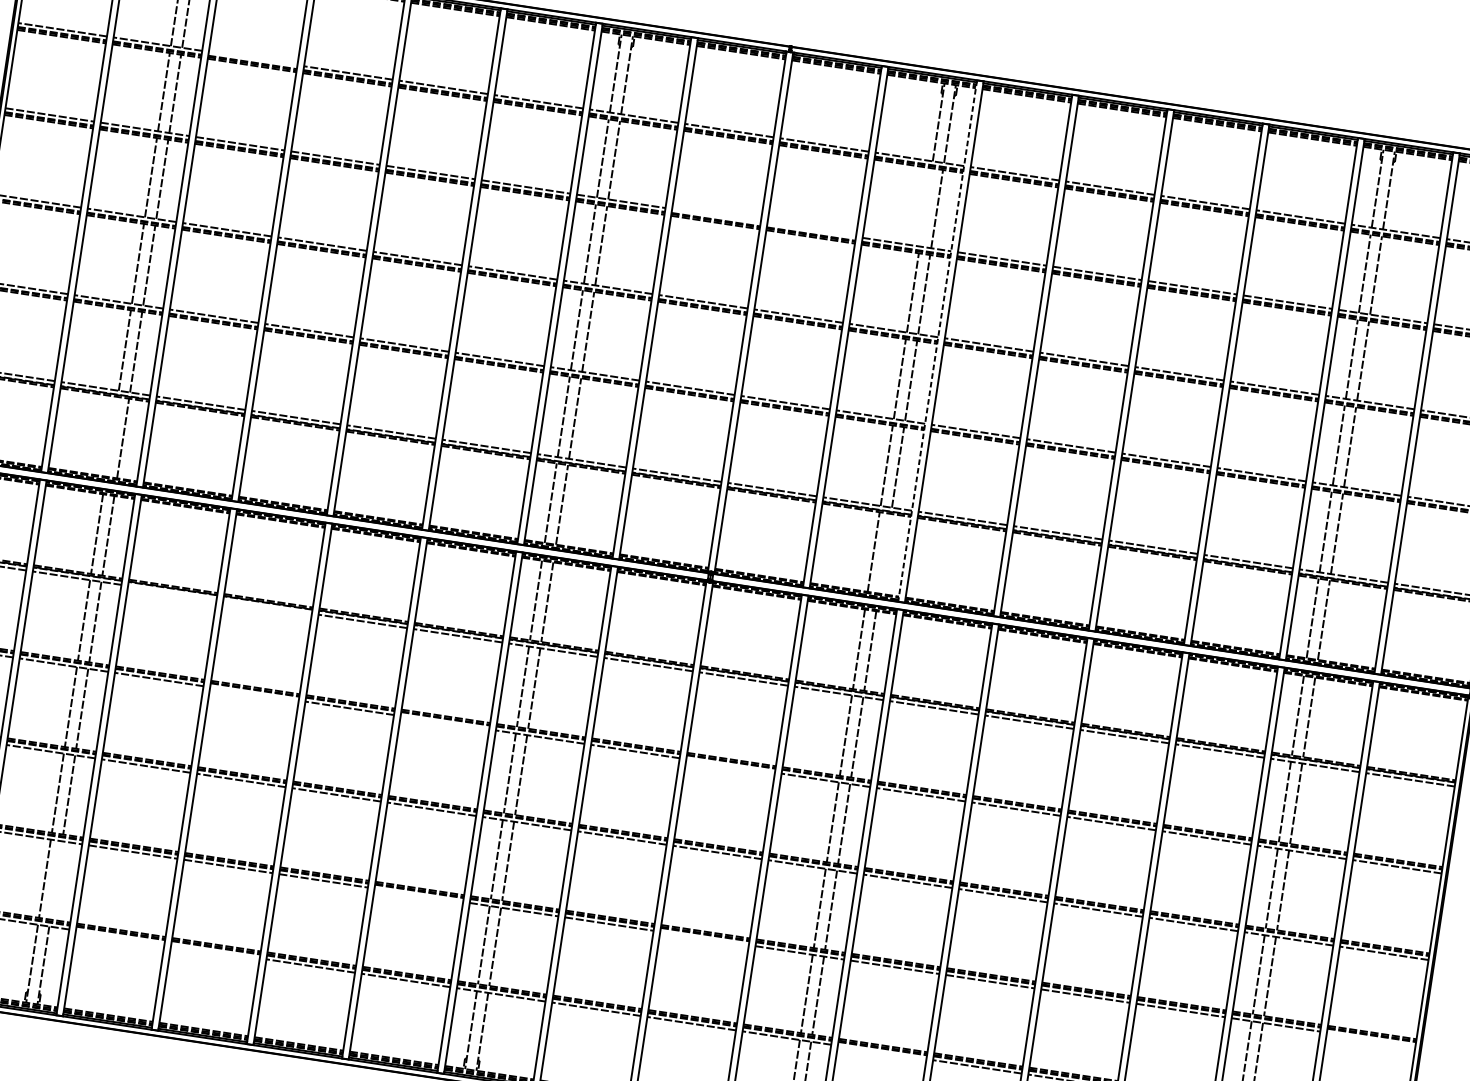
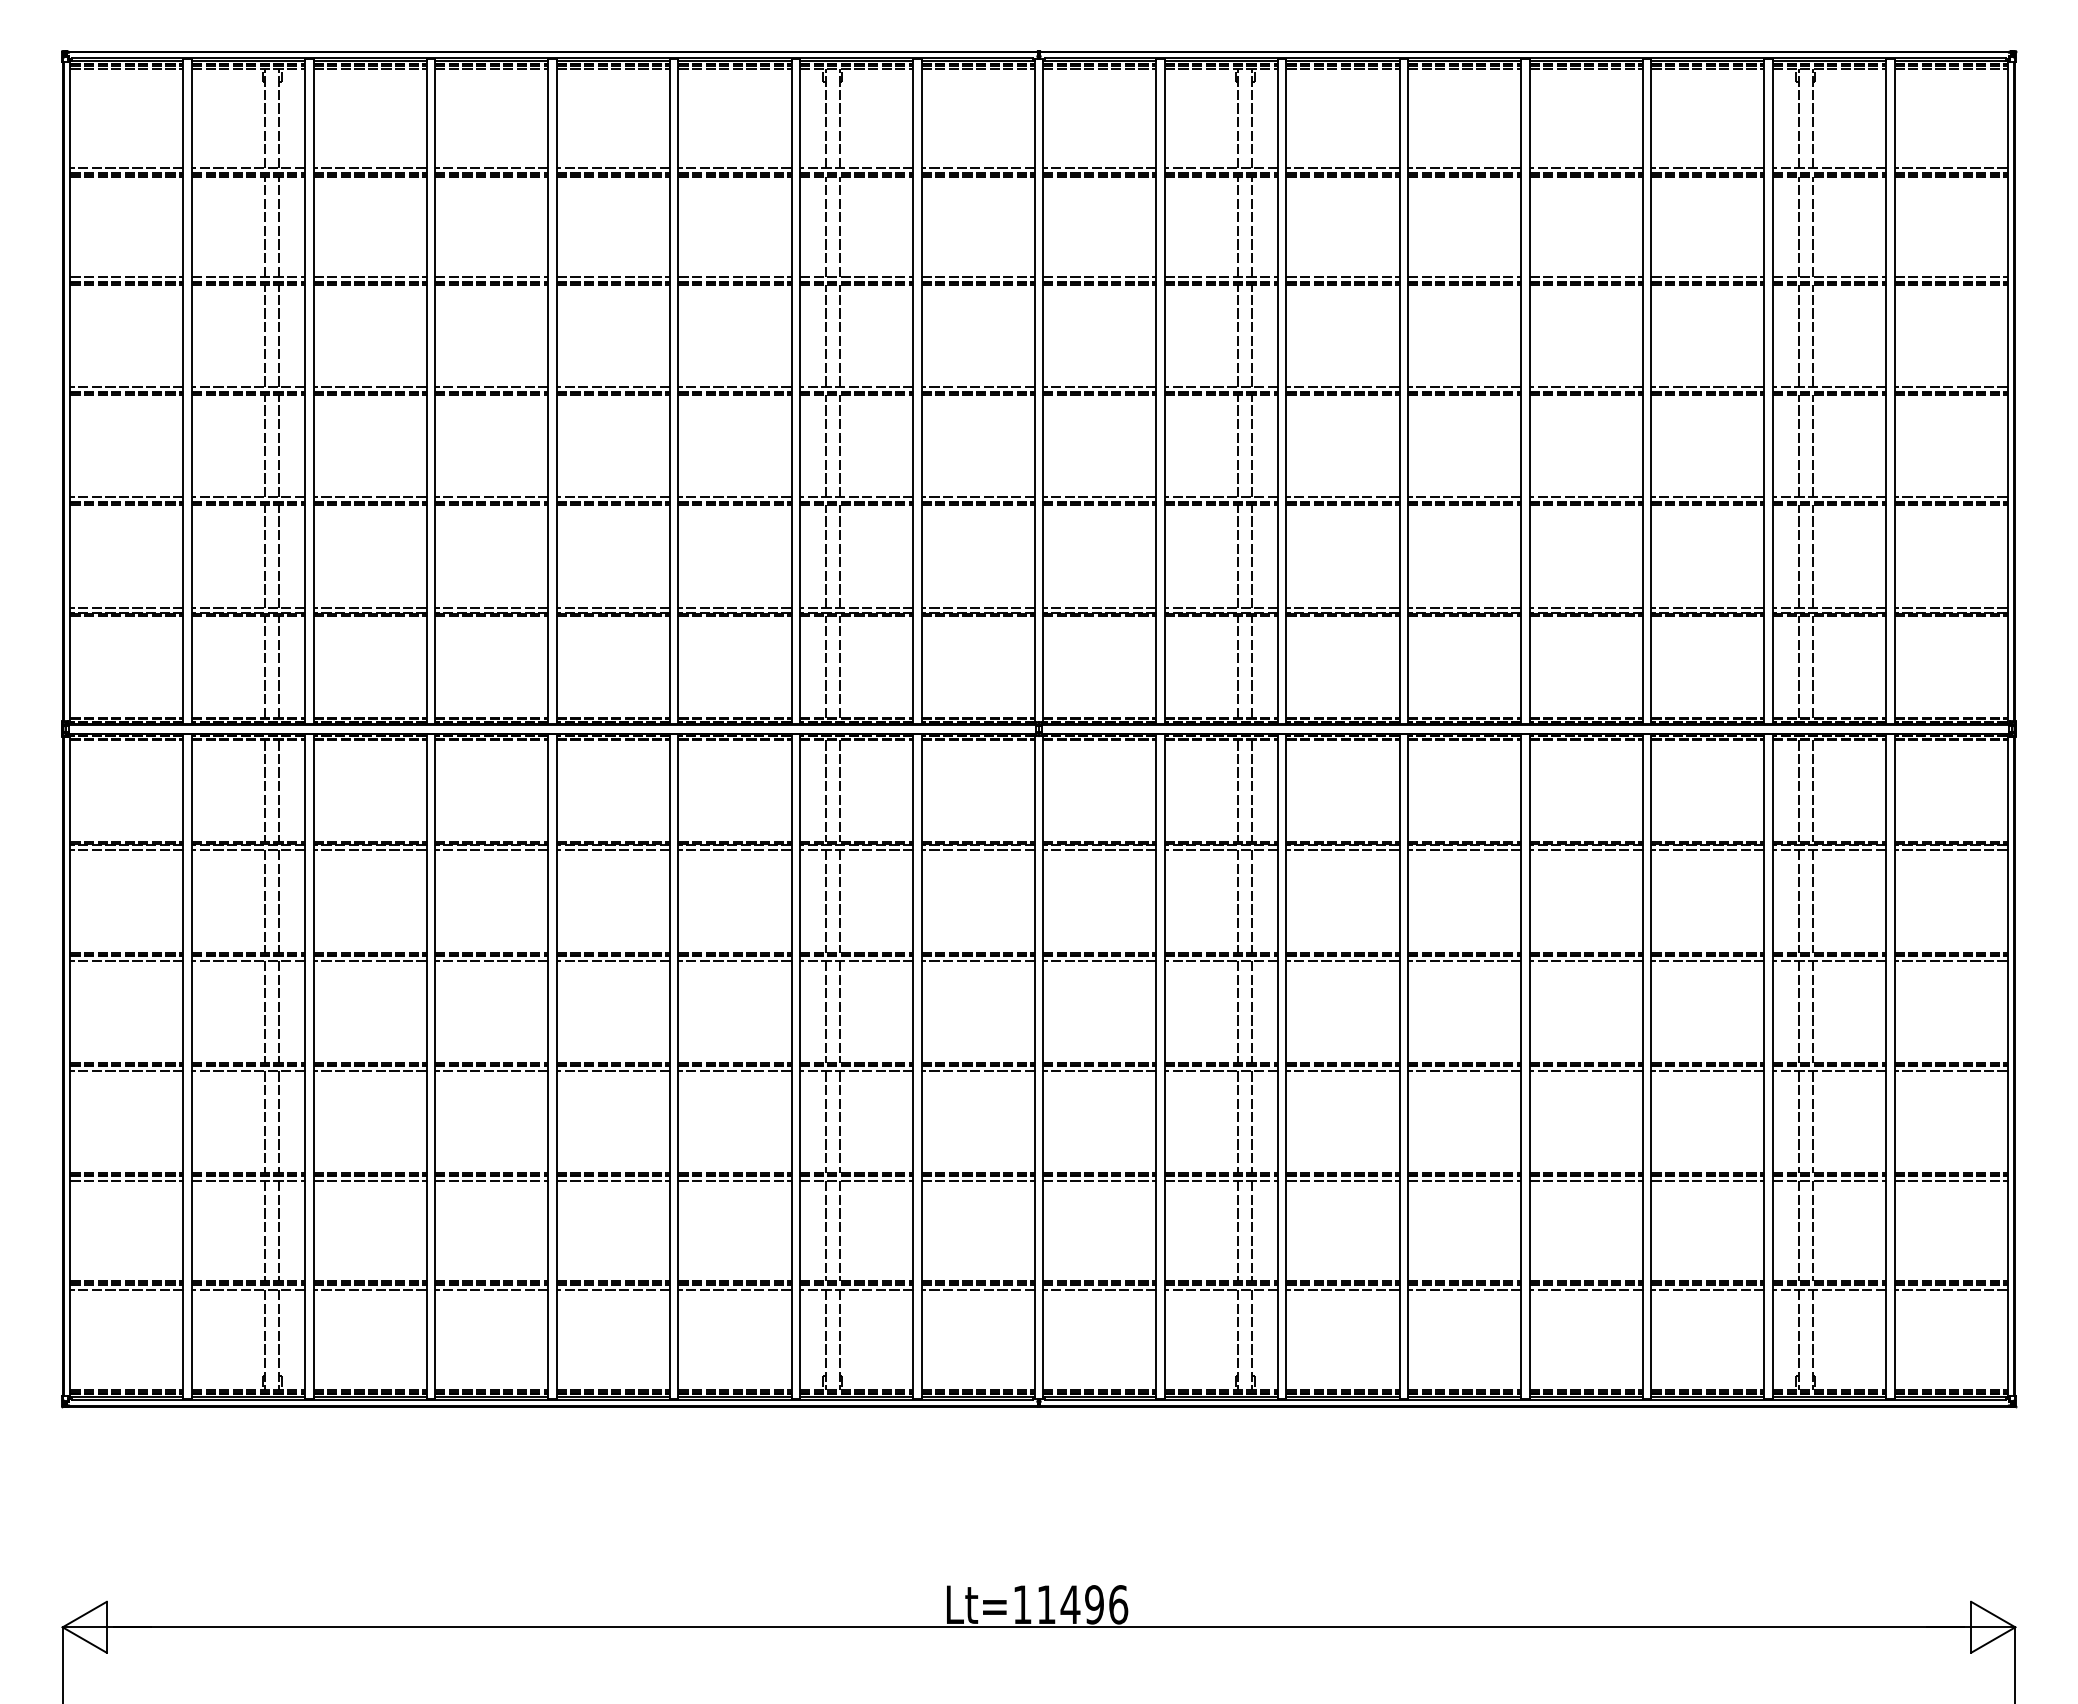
line: (252, 58) -> (369, 168), added
line: (925, 207) -> (1237, 226), added
line: (715, 215) -> (977, 276), added
line: (811, 229) -> (1099, 276), added
line: (937, 341) -> (1277, 391), dashed -> solid
line: (112, 436) -> (265, 666), added
line: (885, 553) -> (1252, 666), added
line: (171, 592) -> (369, 849), added
line: (267, 606) -> (491, 849), added
line: (254, 693) -> (491, 960), added
line: (444, 722) -> (734, 960), added
line: (730, 765) -> (1099, 960), added
line: (56, 880) -> (279, 1231), added
line: (418, 895) -> (734, 1181), added
line: (119, 937) -> (369, 1290), added
line: (704, 938) -> (1099, 1181), added
line: (215, 951) -> (491, 1290), added
line: (1370, 1039) -> (1950, 1181), added
line: (881, 1052) -> (1342, 1290), added

